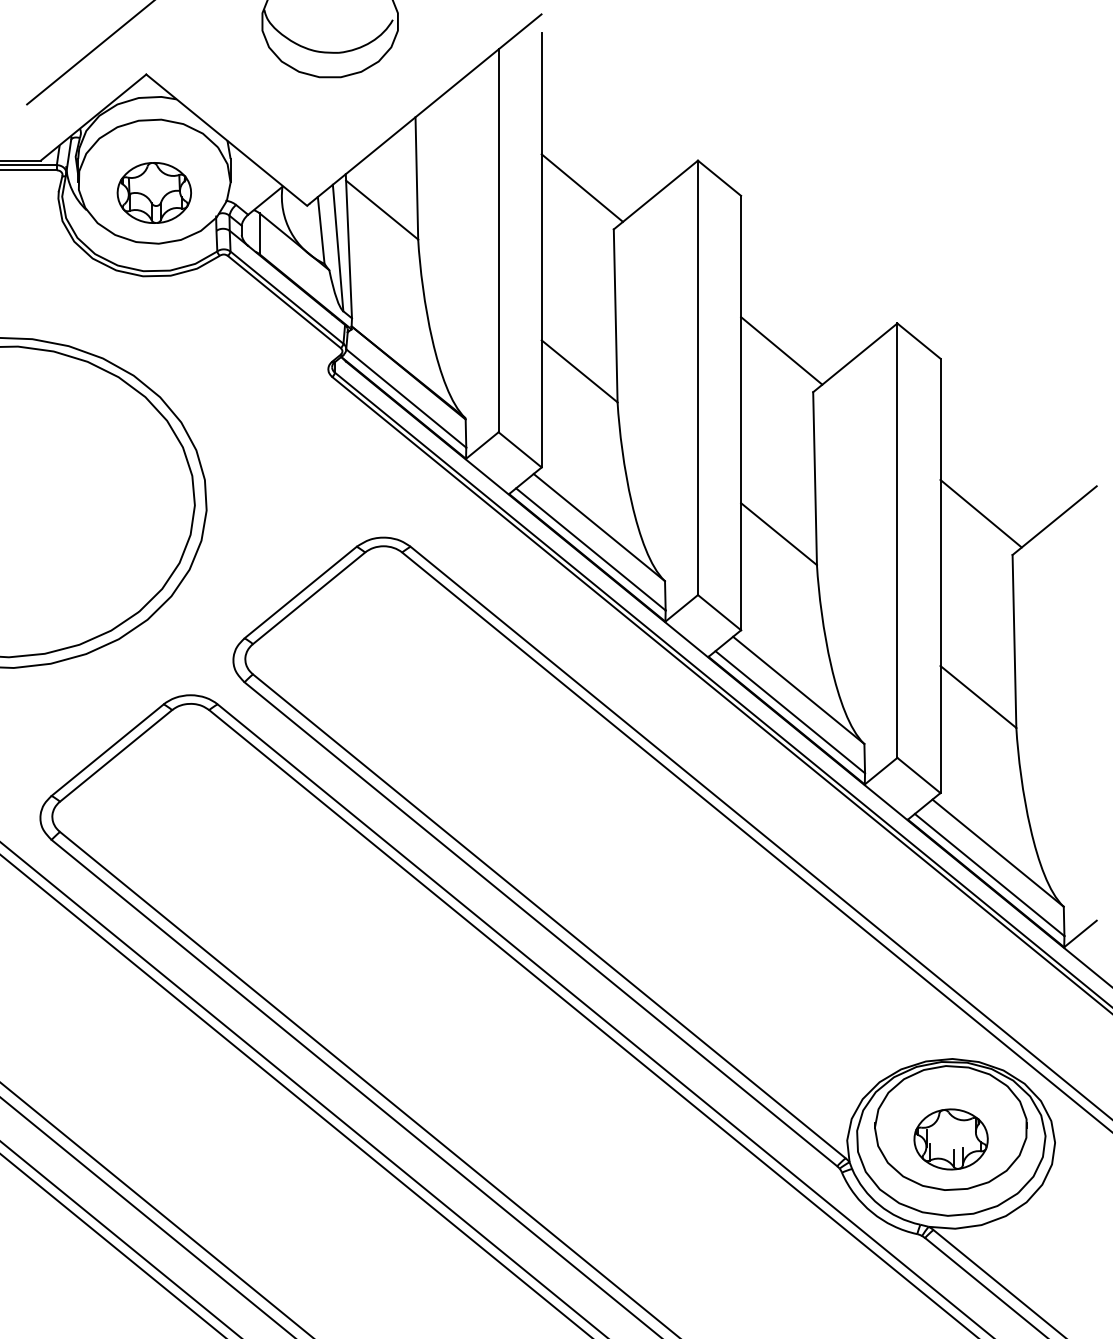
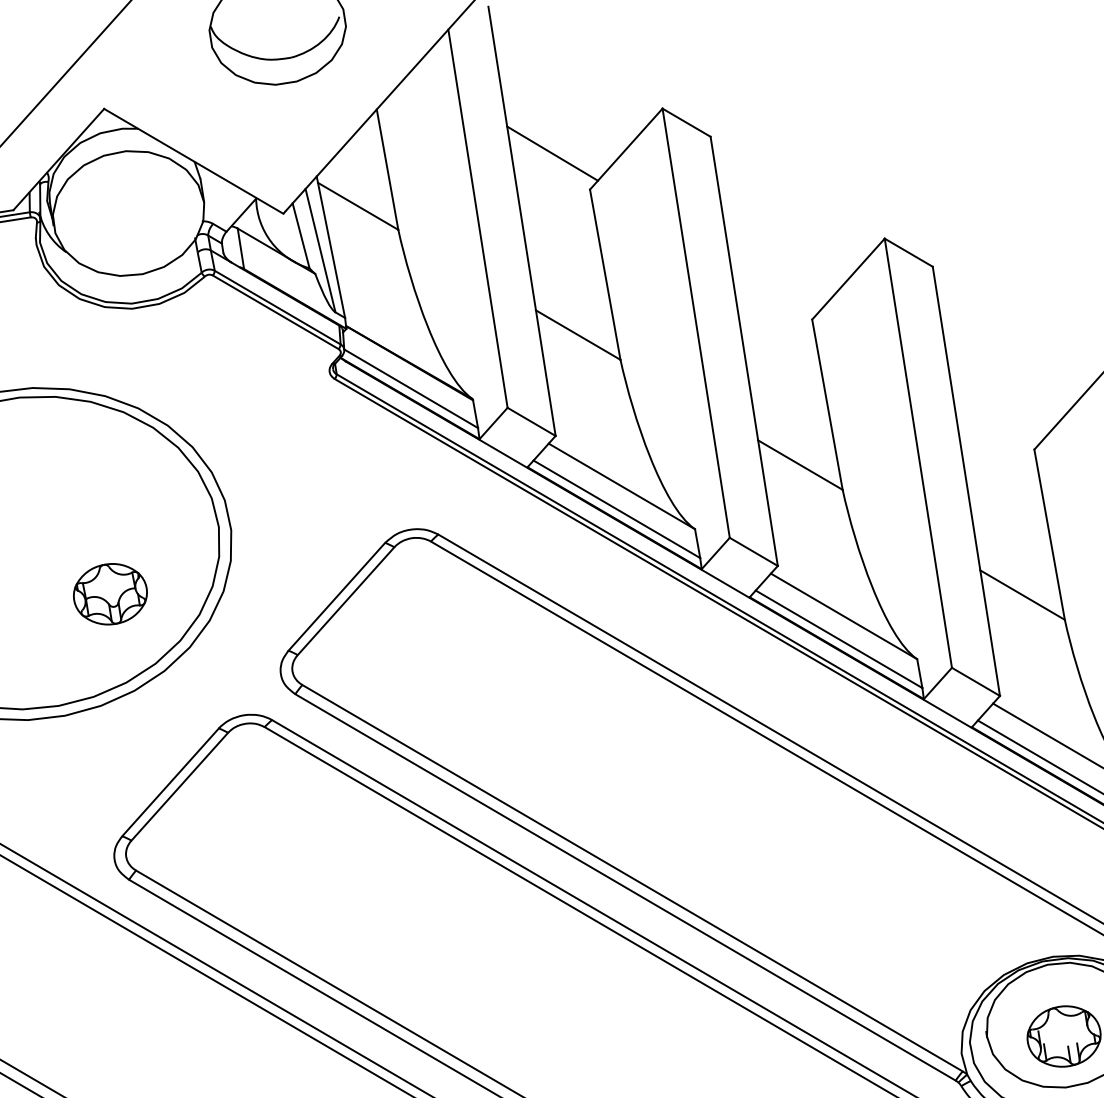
part: (153, 192) -> (109, 593), moved
line: (781, 350) -> (774, 283), removed
line: (980, 513) -> (996, 413), removed

